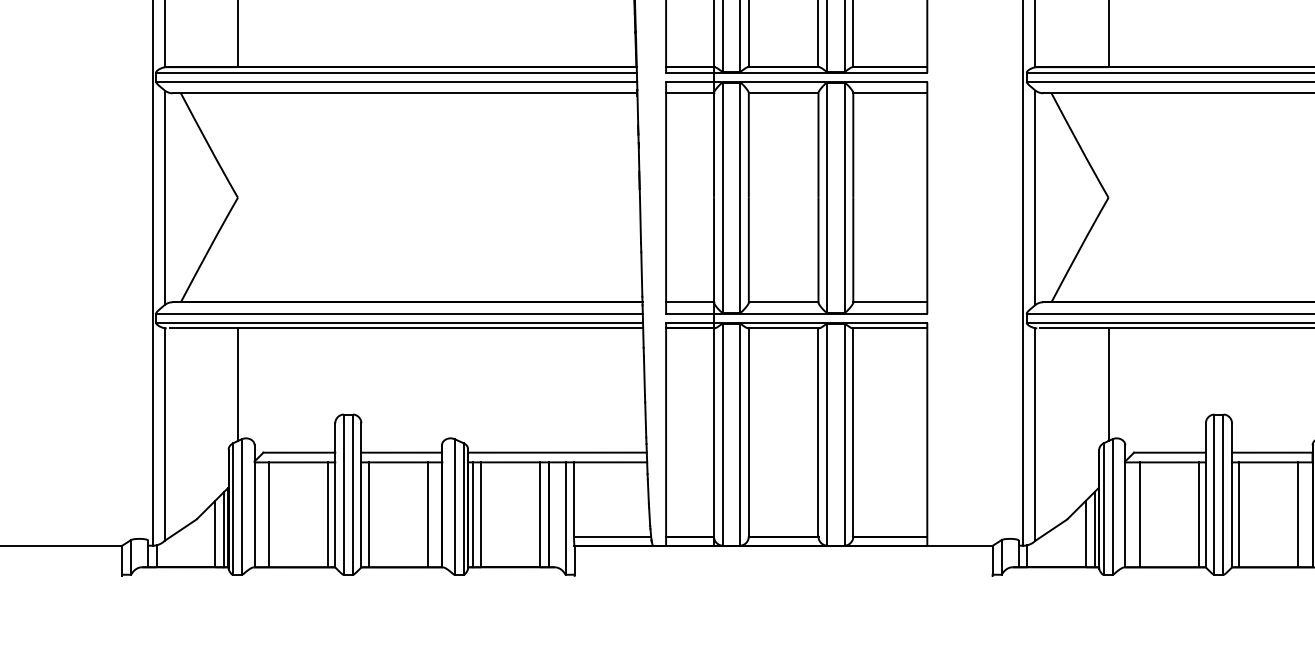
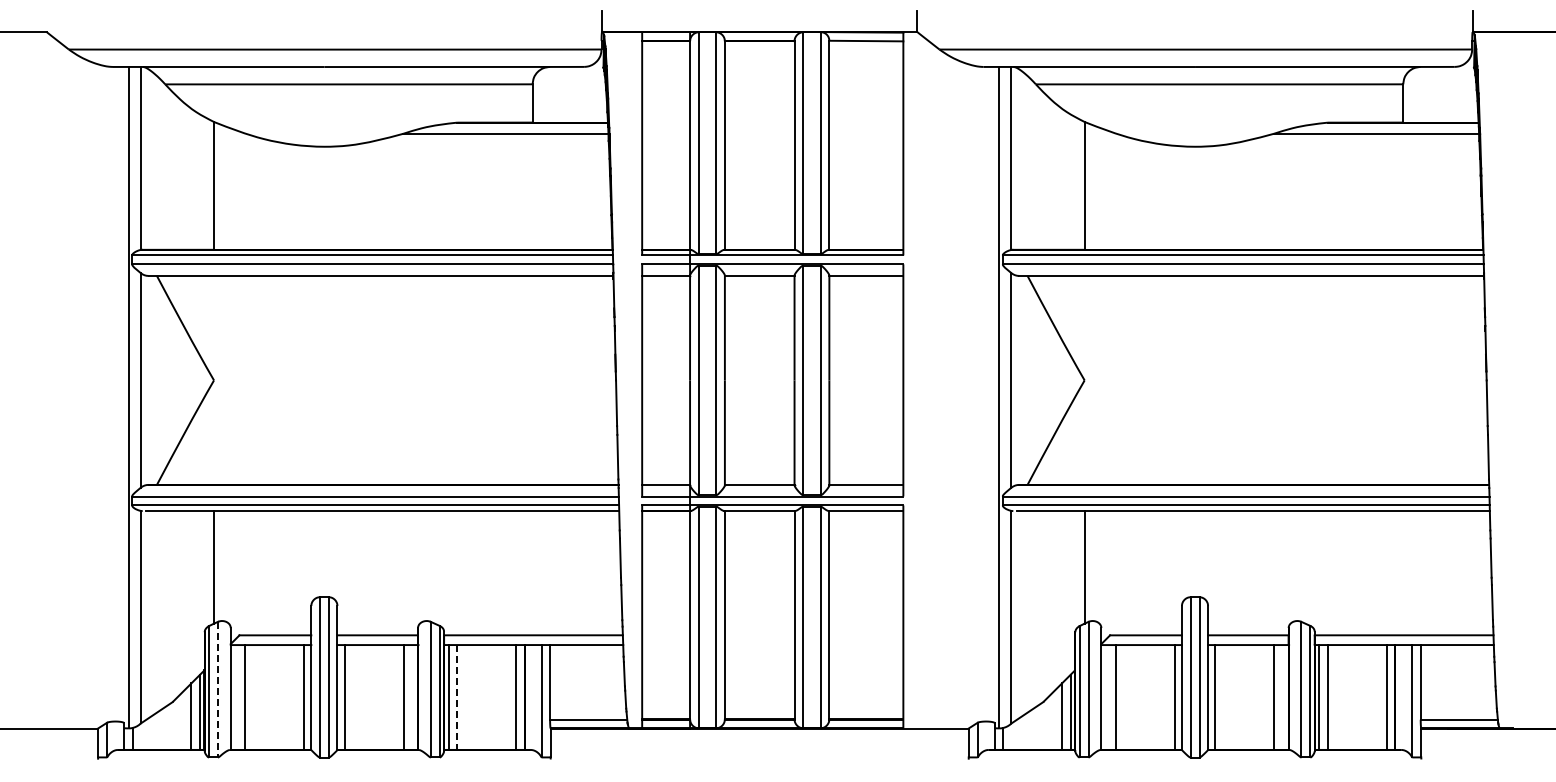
line: (242, 506) -> (218, 689), solid -> dashed
line: (481, 514) -> (457, 697), solid -> dashed

